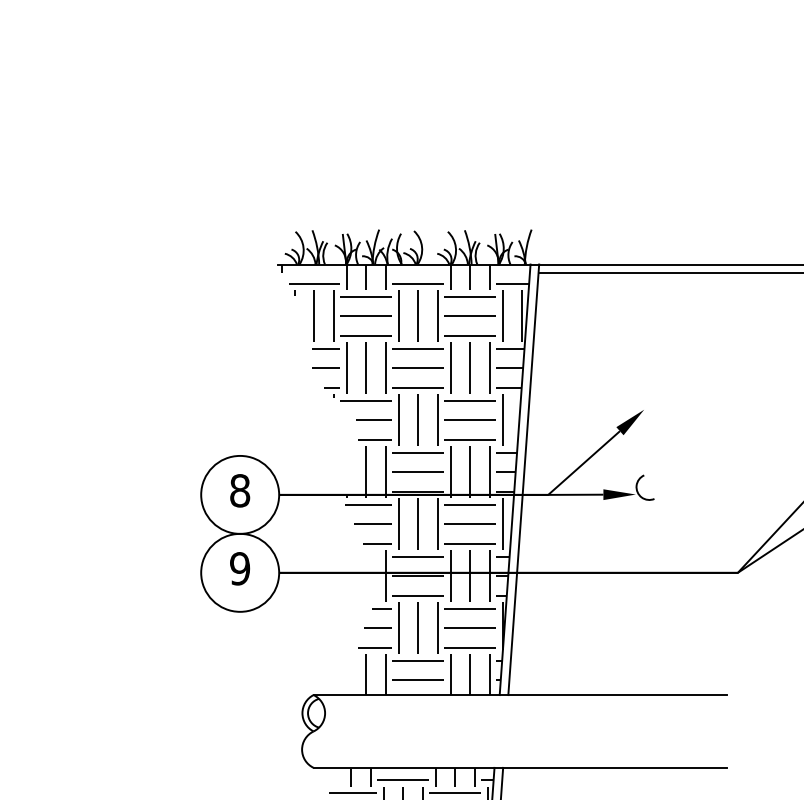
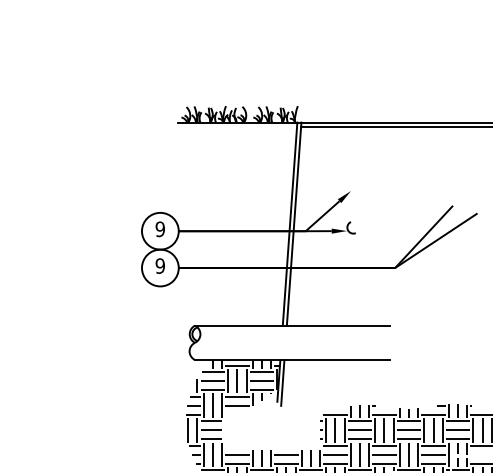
hatch: (405, 478) -> (238, 223), removed
text: (238, 491) -> (159, 229), 8 -> 9

